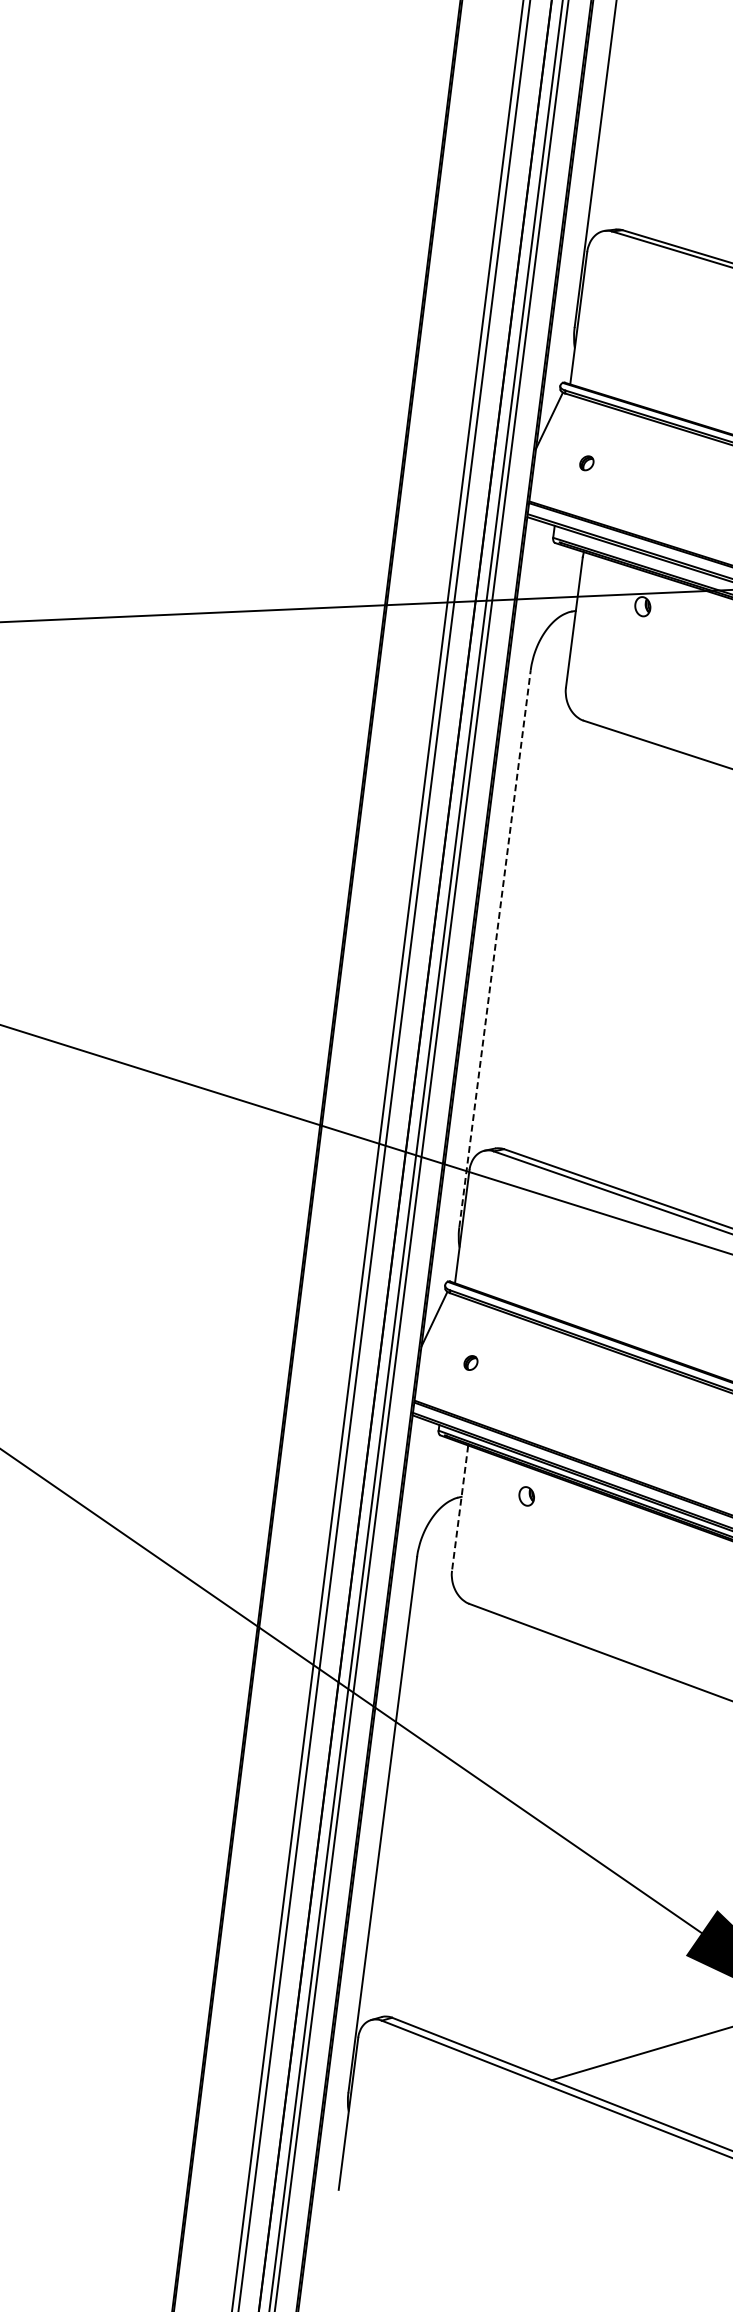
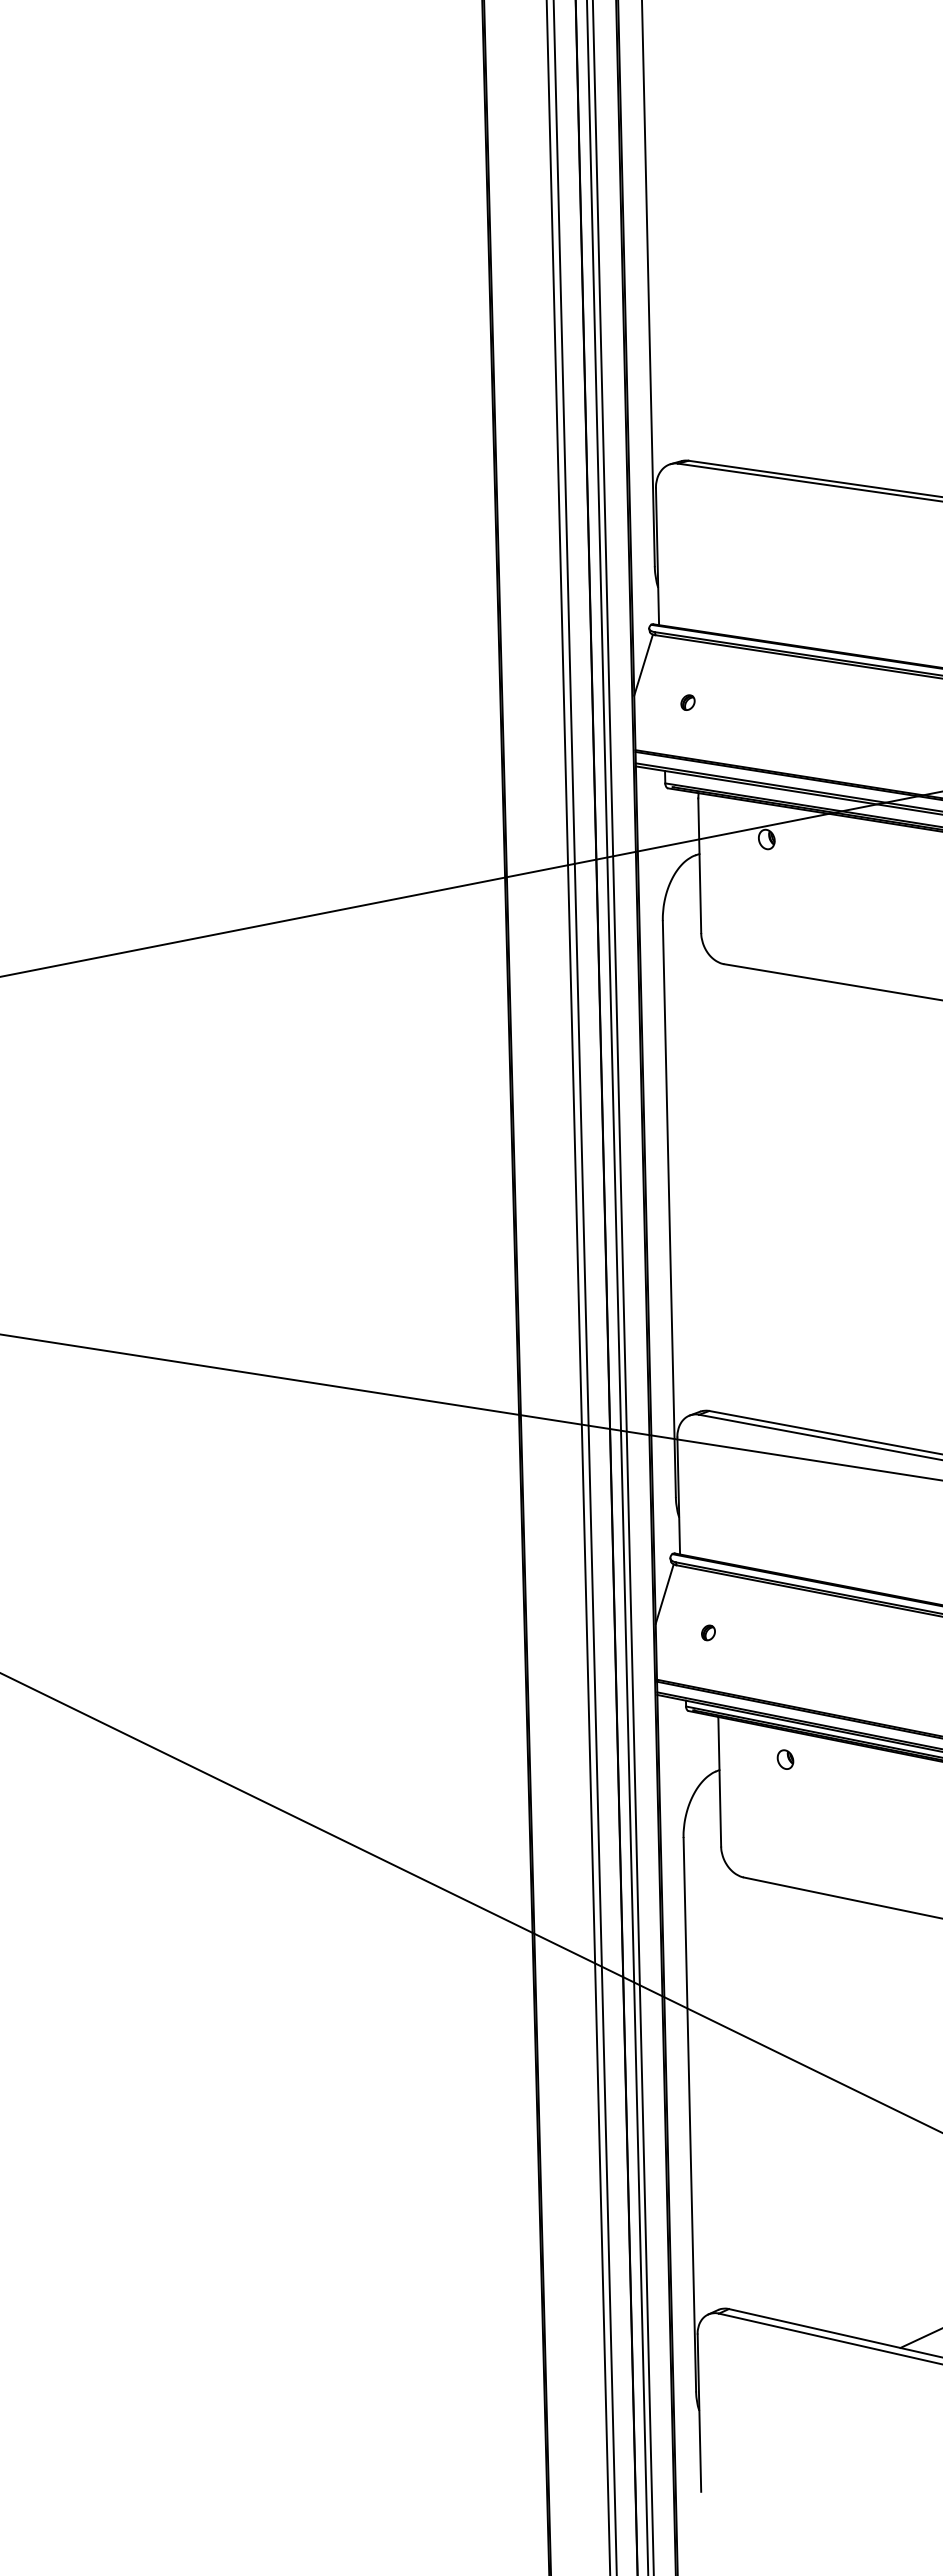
line: (495, 948) -> (669, 1208), dashed -> solid
line: (459, 1507) -> (719, 1781), dashed -> solid

